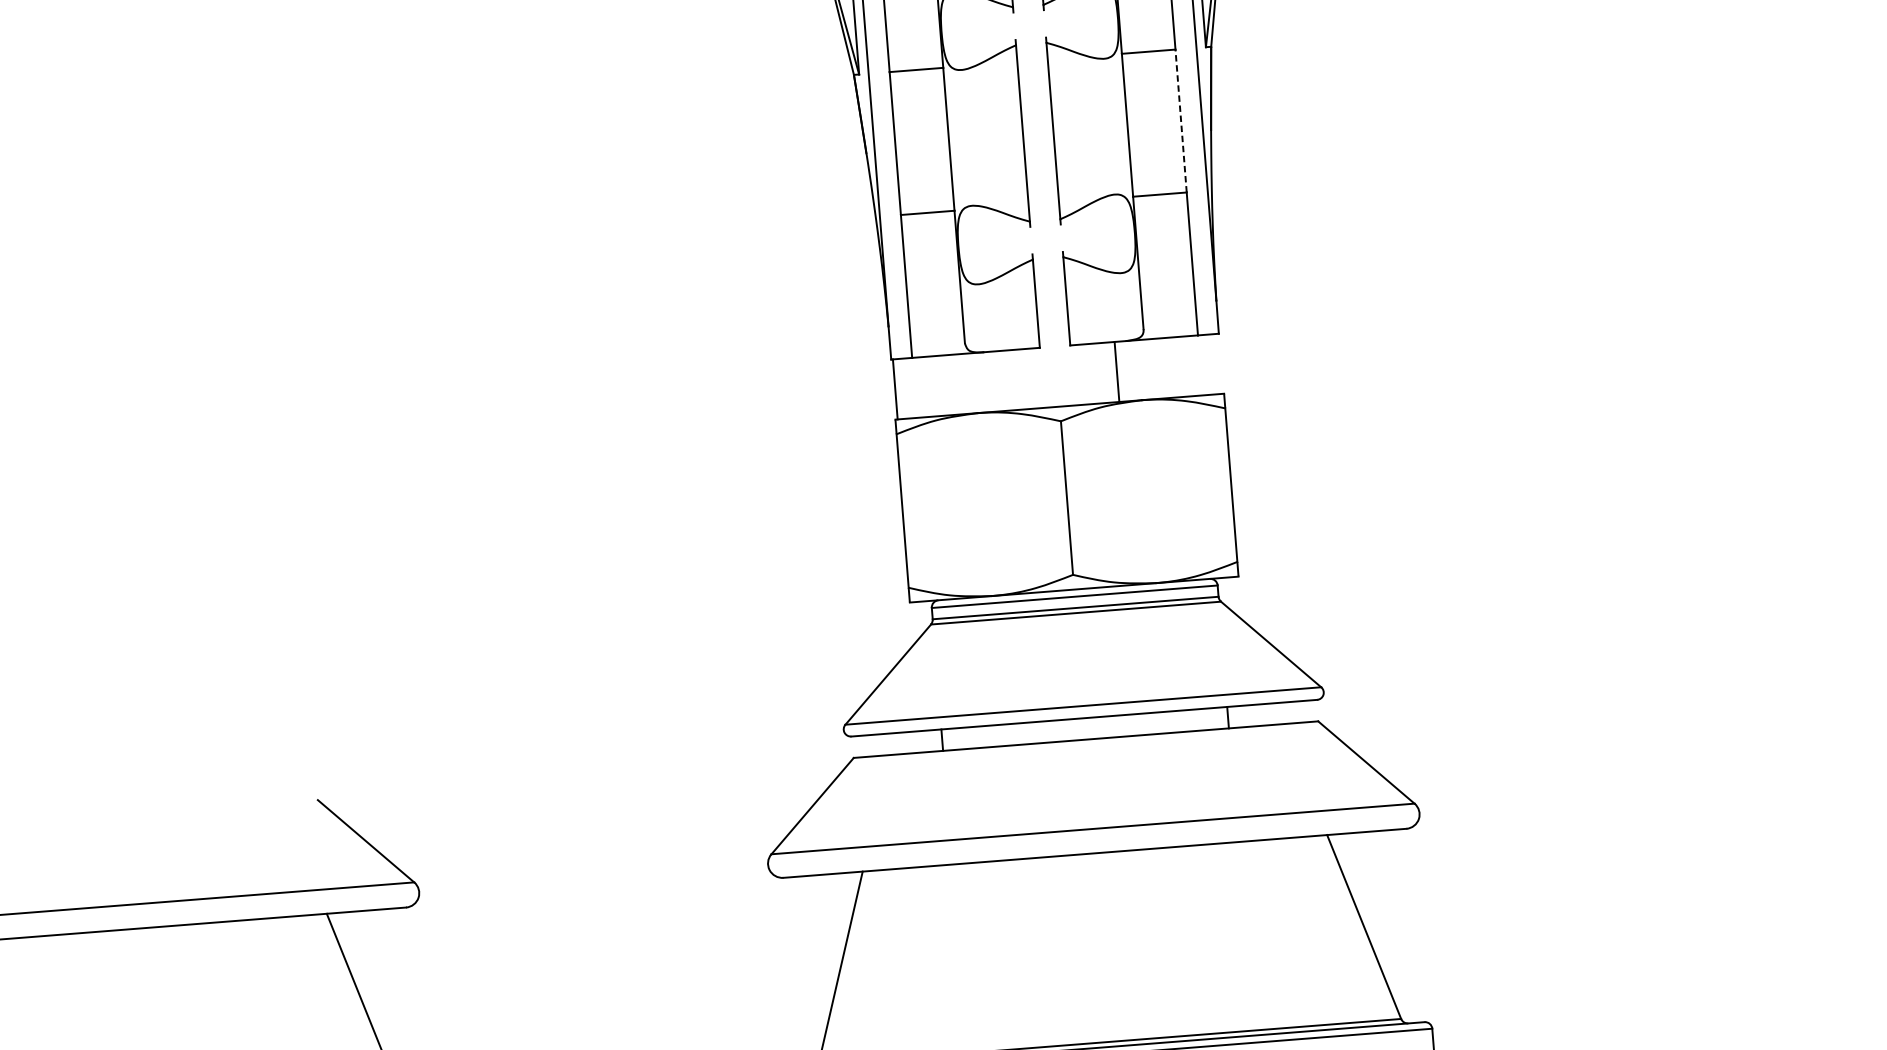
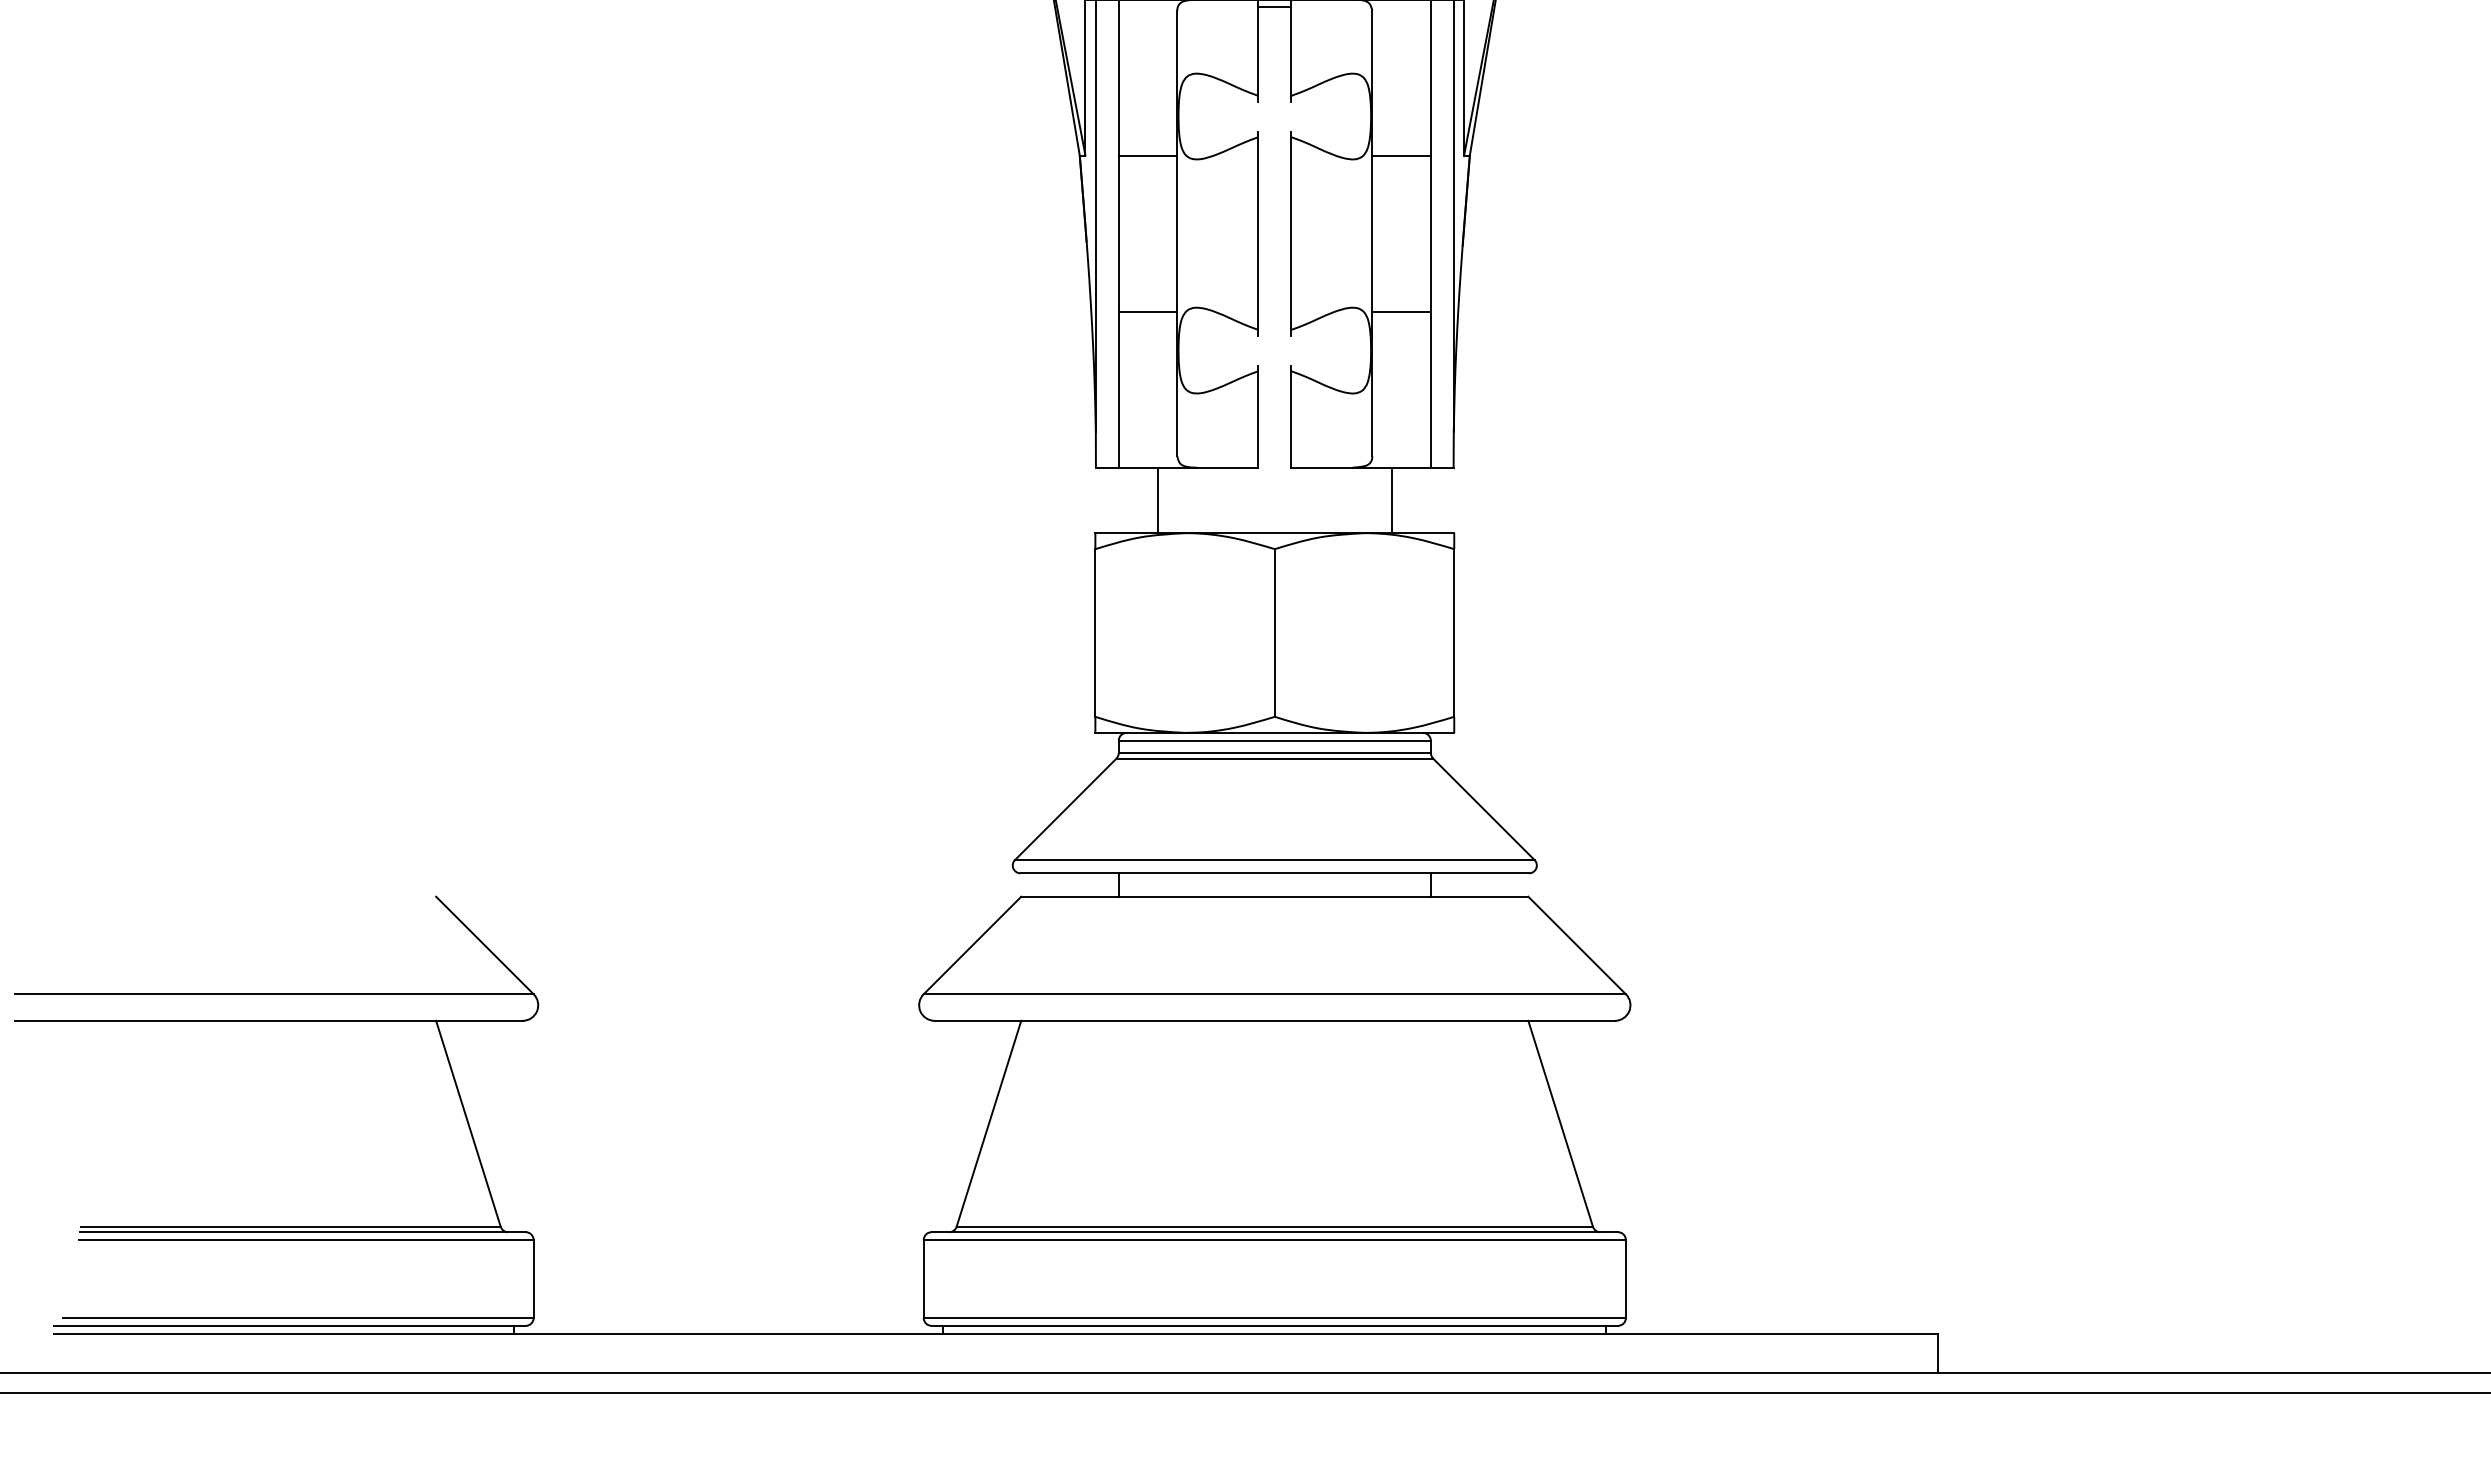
line: (1180, 120) -> (1430, 233), dashed -> solid
line: (1116, 372) -> (1391, 500), moved
line: (895, 389) -> (1157, 500), moved

